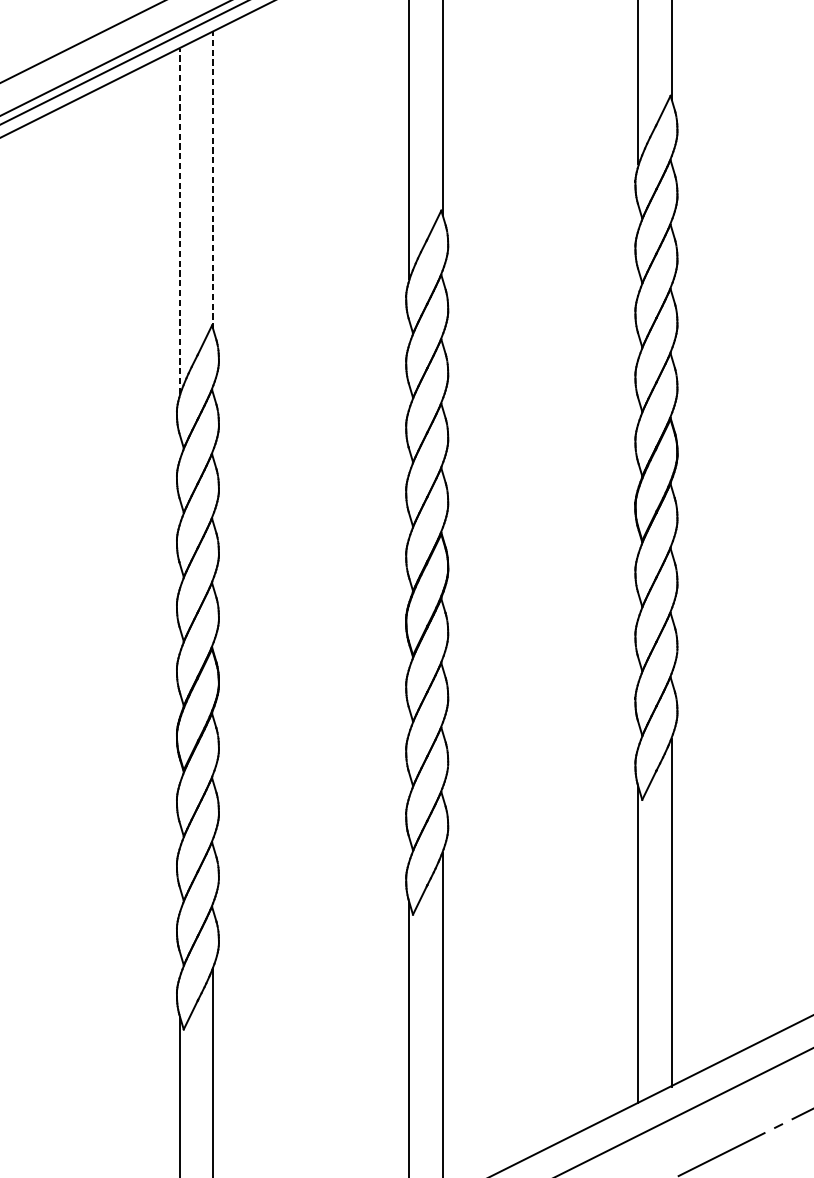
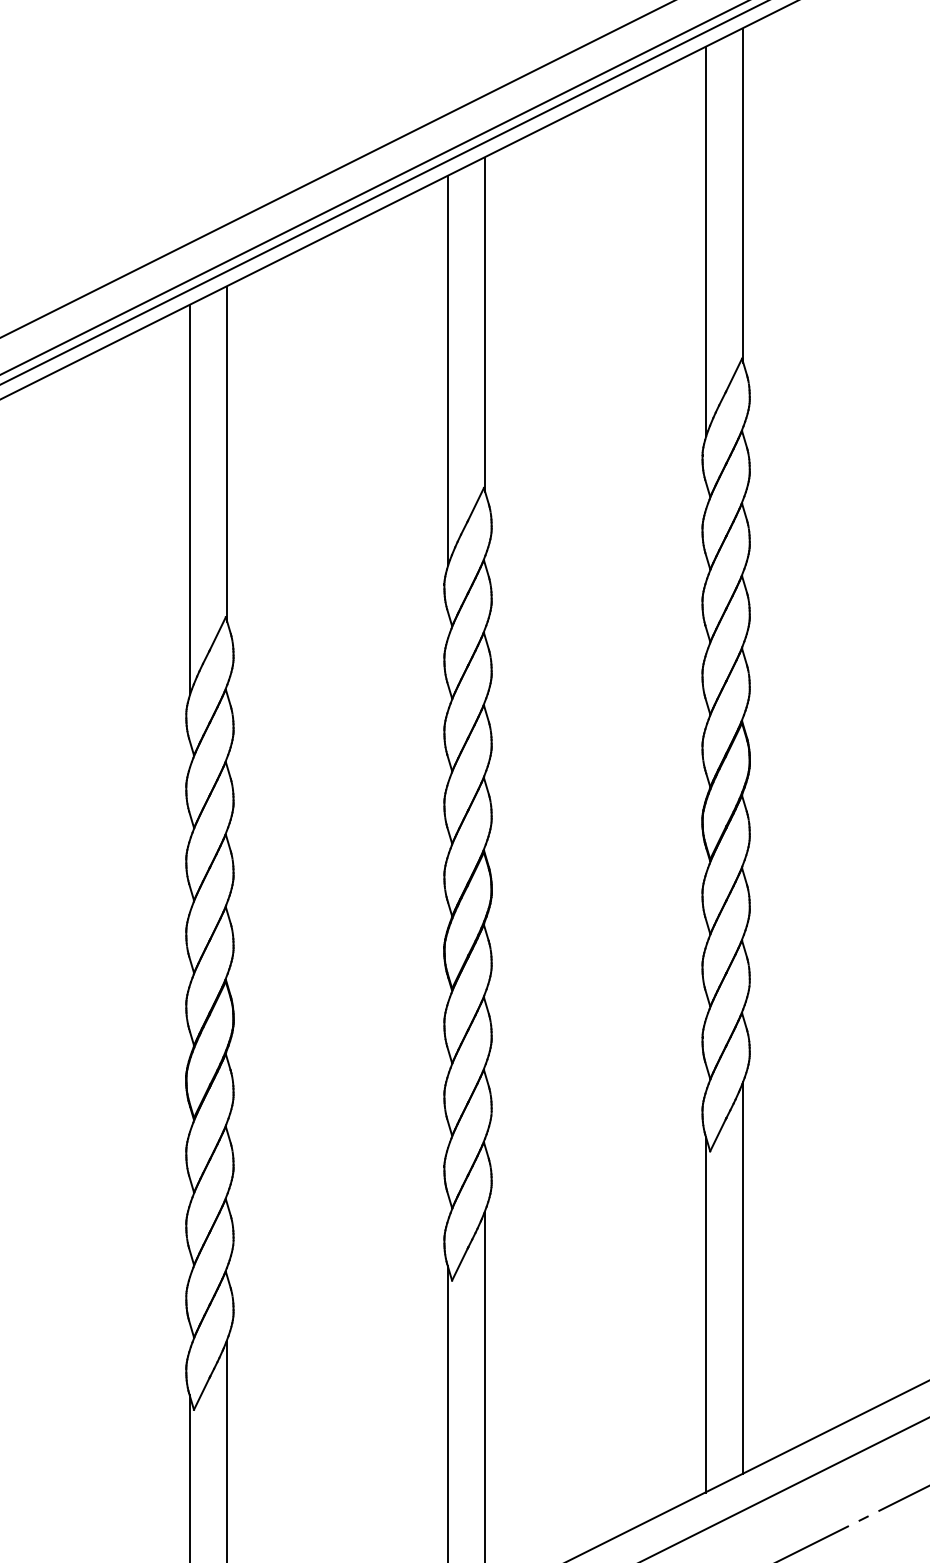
line: (213, 180) -> (227, 453), dashed -> solid
line: (179, 220) -> (189, 499), dashed -> solid

